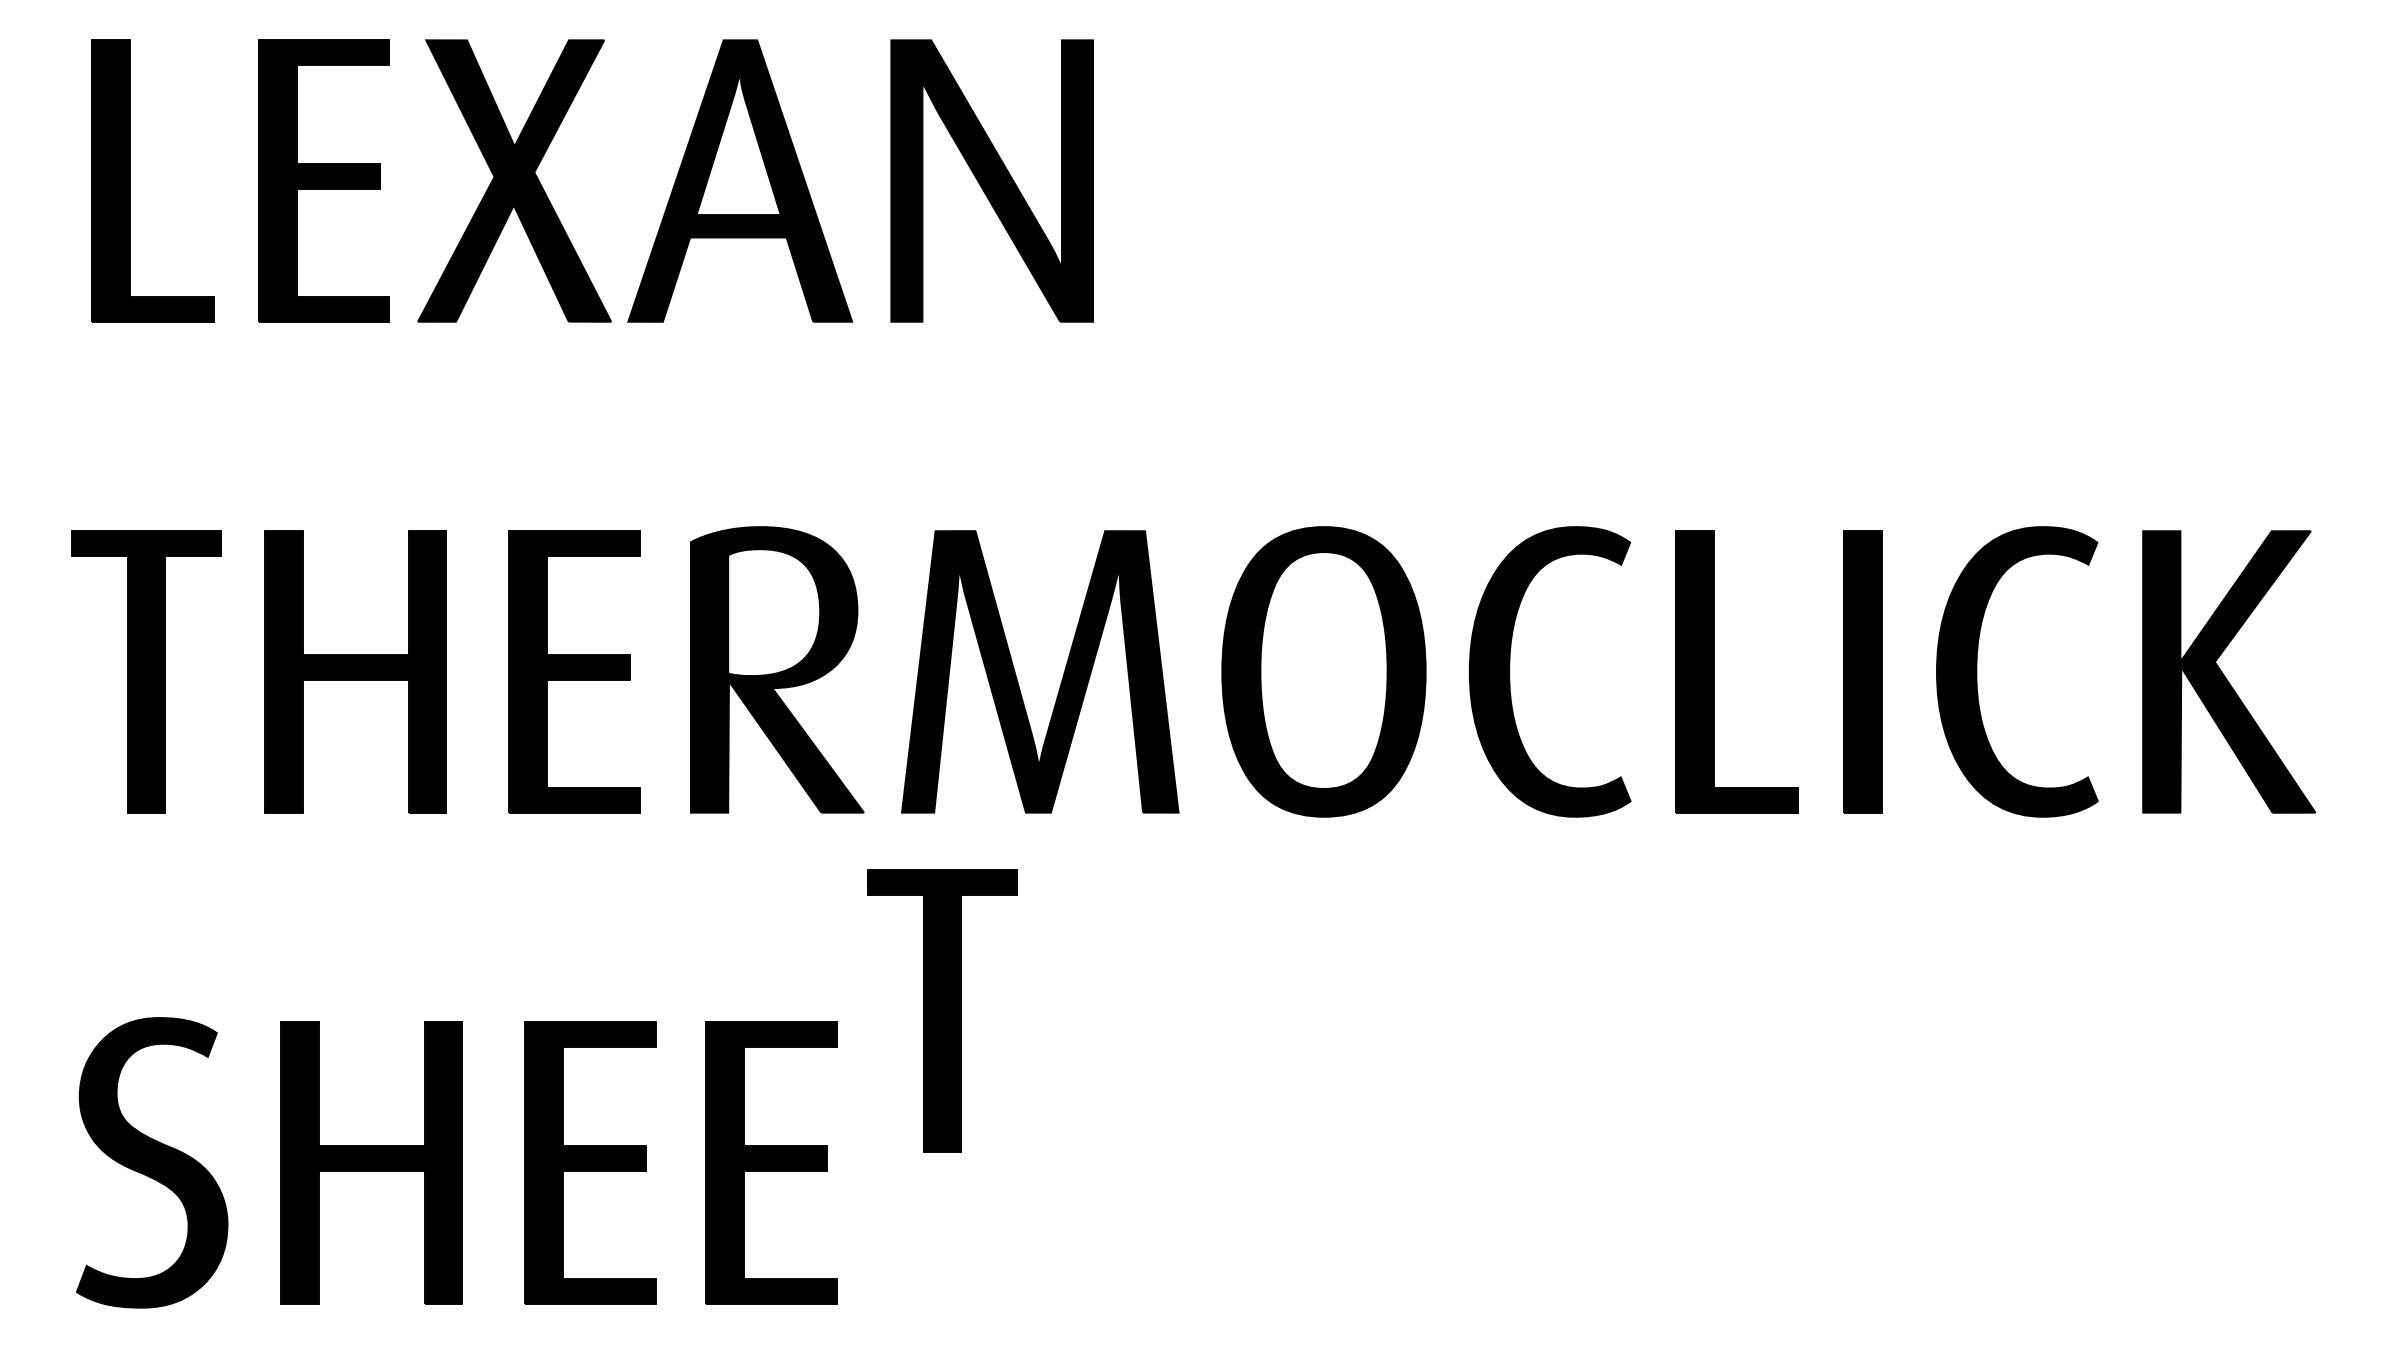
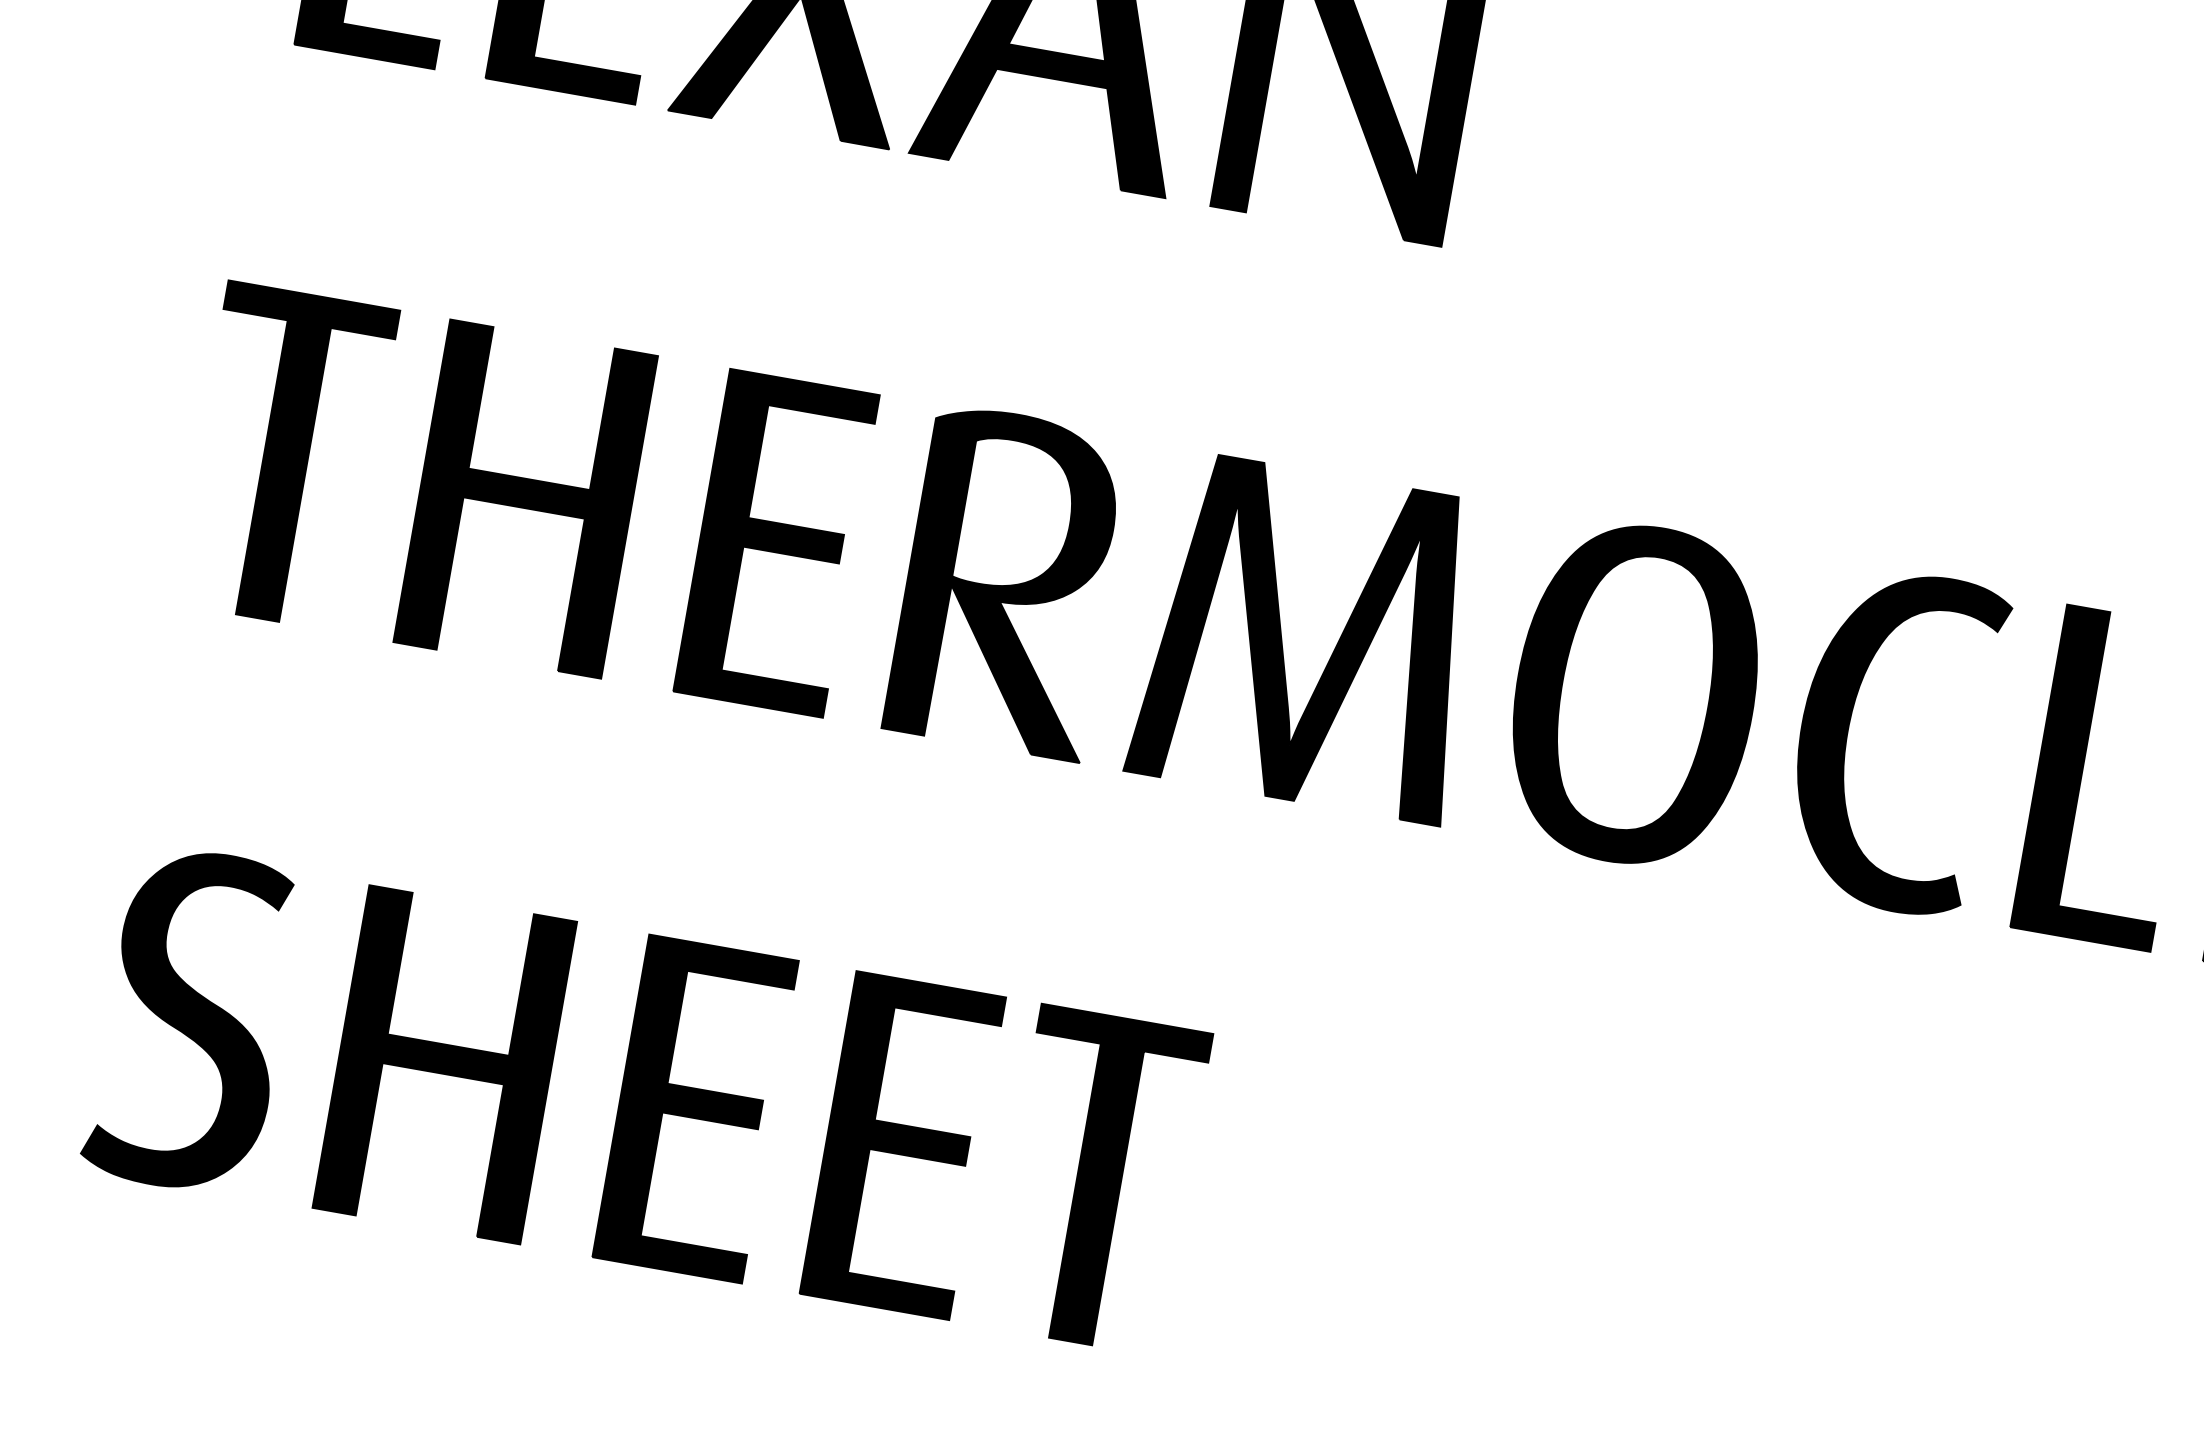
part: (942, 1010) -> (1099, 1179), moved

